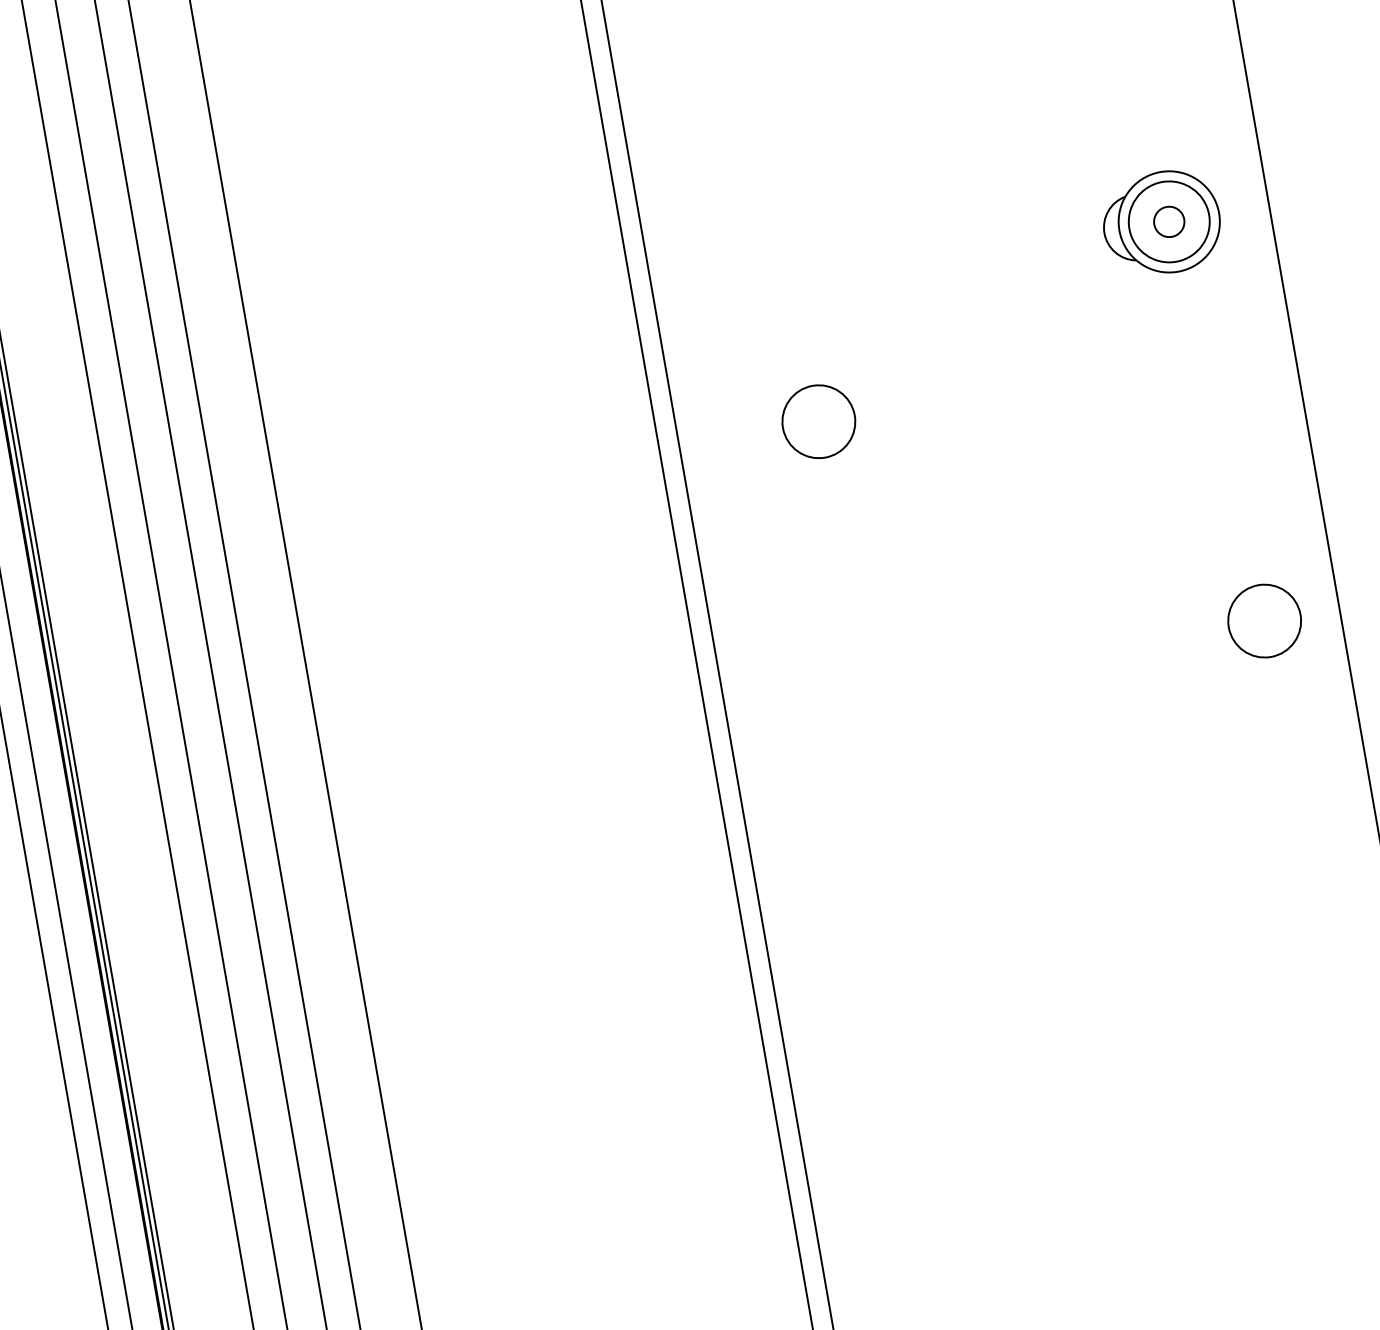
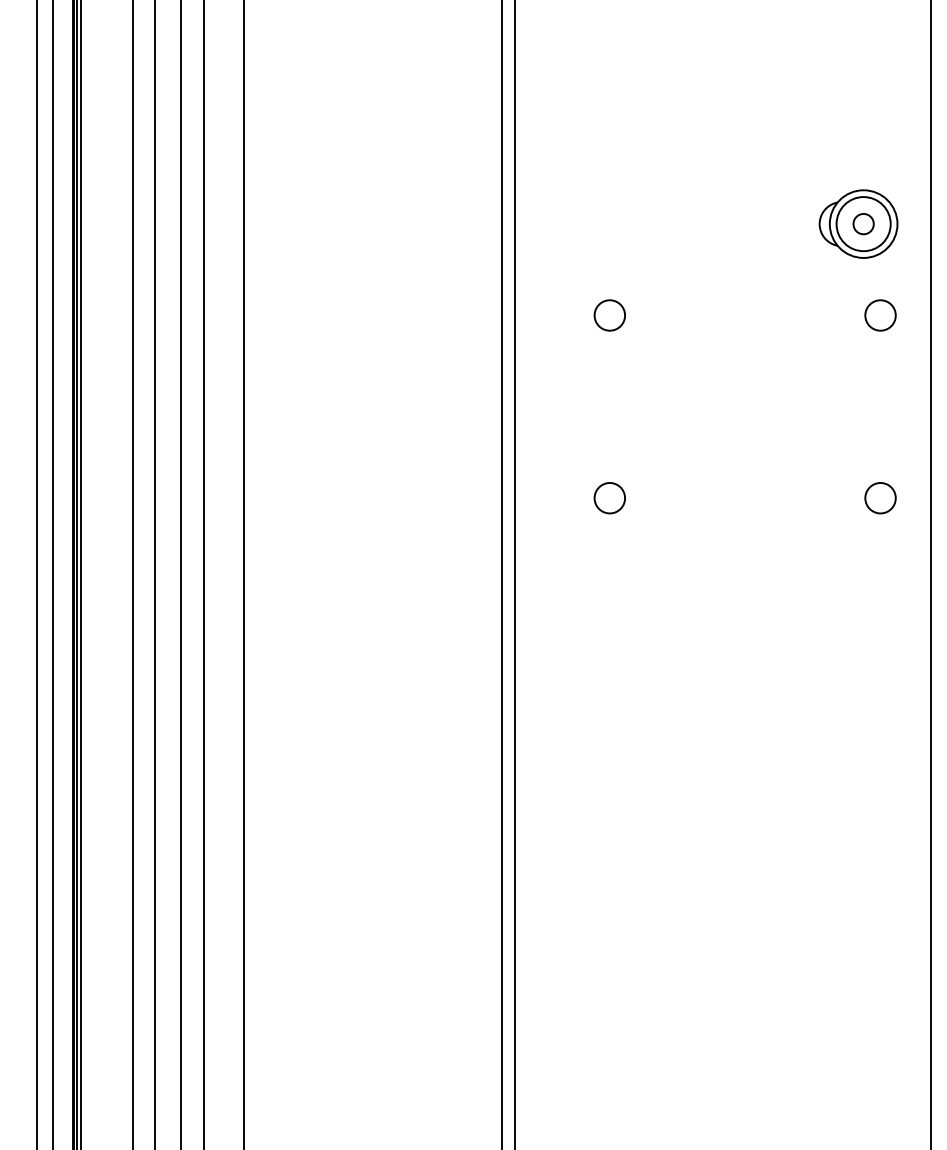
circle: (1217, 352) -> (880, 315), added
circle: (818, 421) -> (609, 315), size x0.62
circle: (1264, 621) -> (880, 498), size x0.62
circle: (865, 691) -> (609, 498), added

